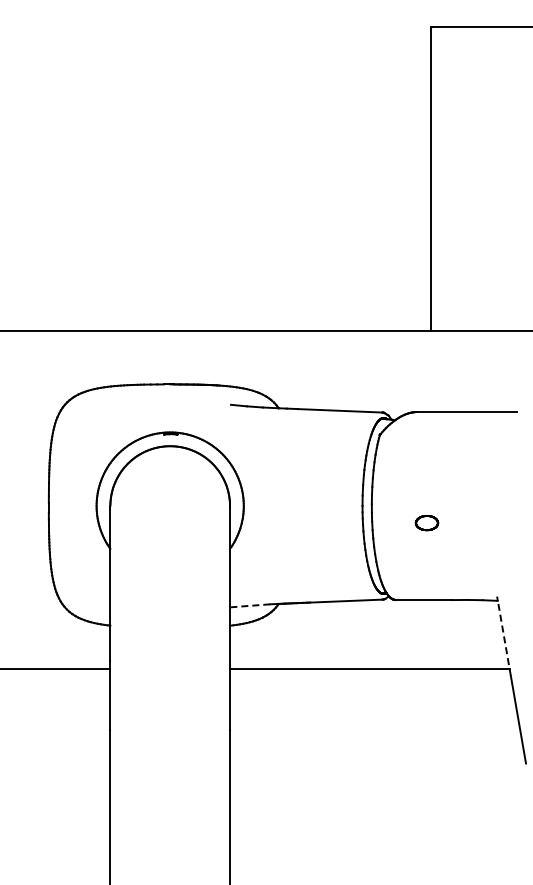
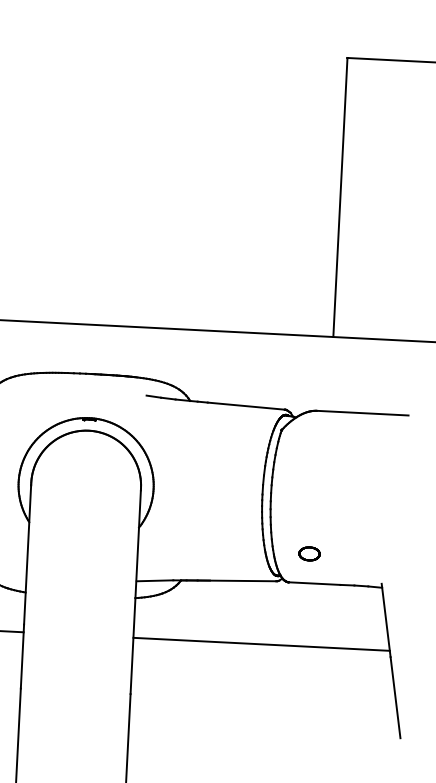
part: (426, 523) -> (309, 554), moved
line: (250, 605) -> (155, 580), dashed -> solid
line: (503, 635) -> (385, 619), dashed -> solid

